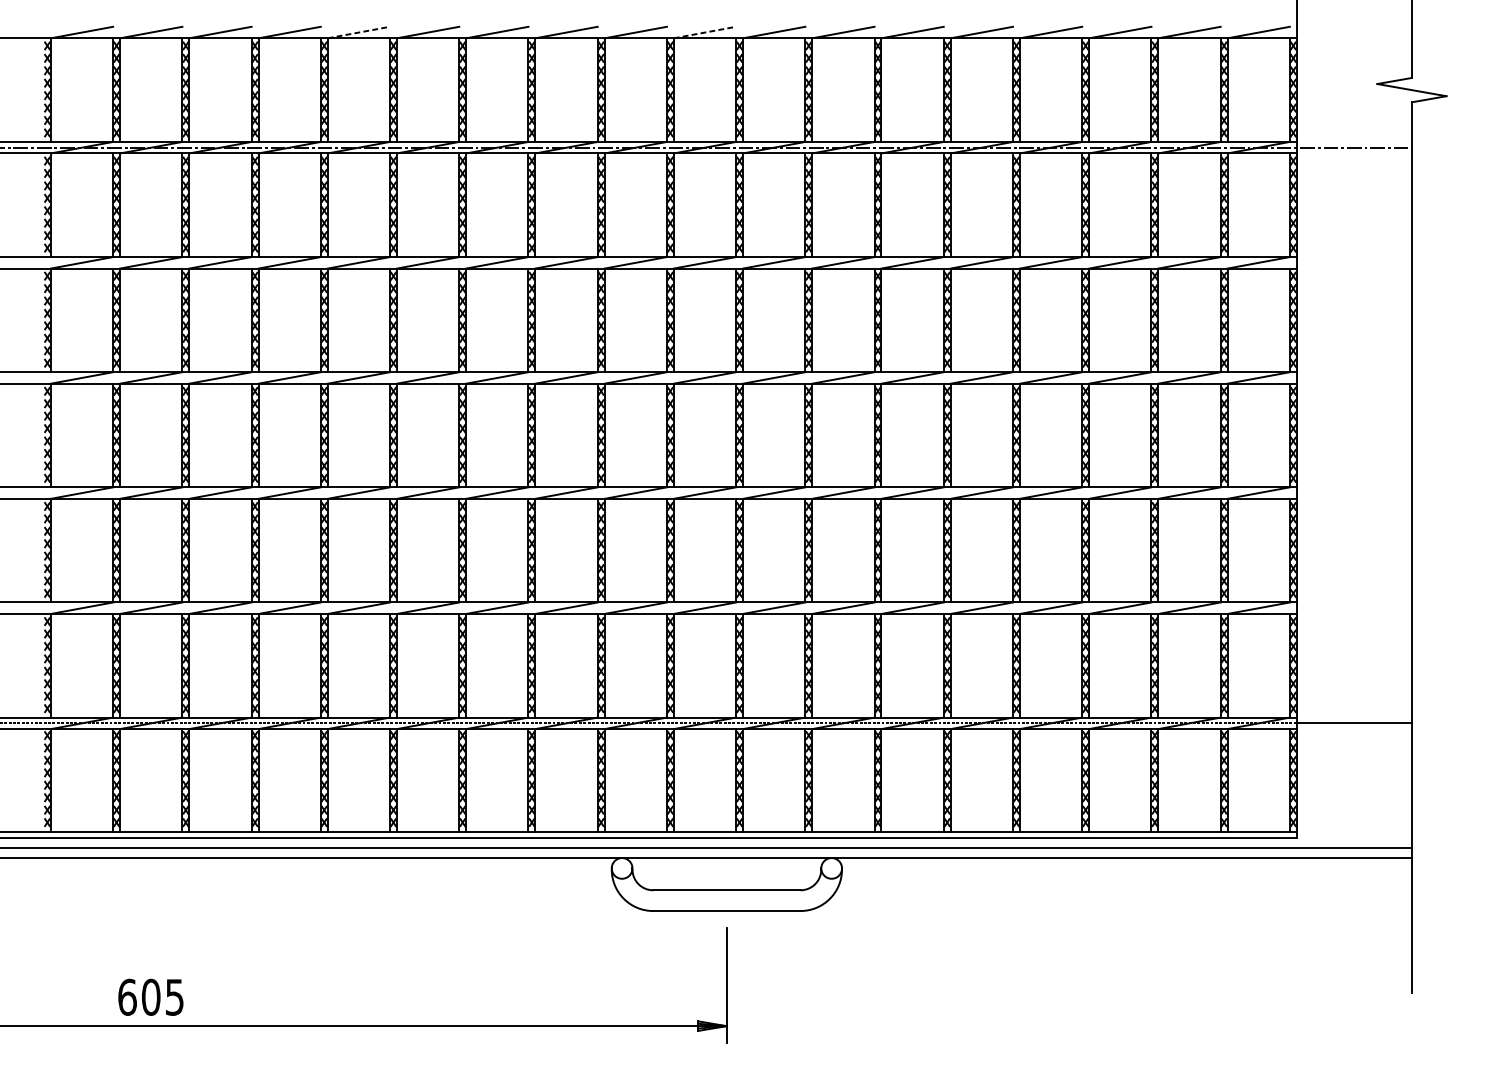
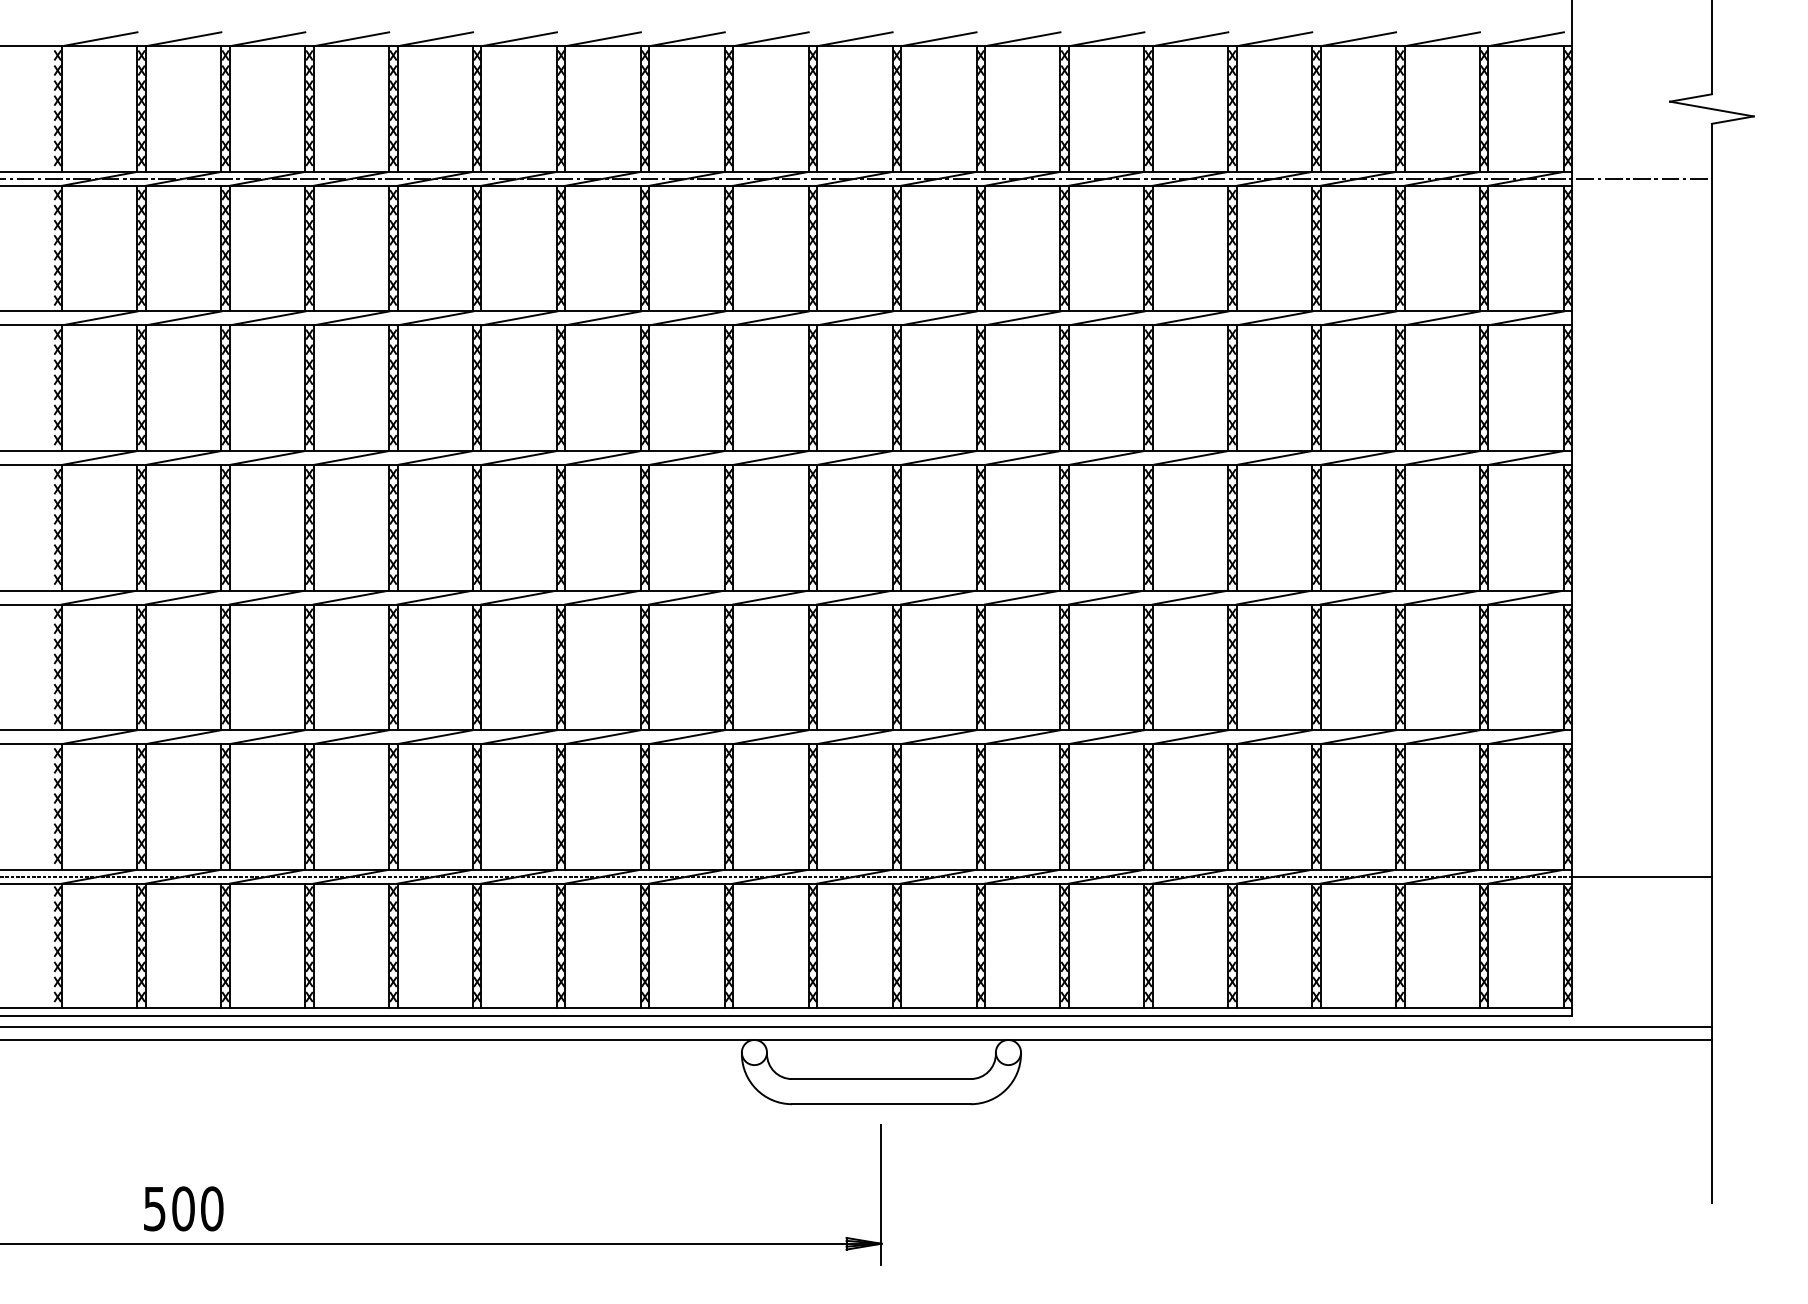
line: (359, 32) -> (435, 39), dashed -> solid
line: (705, 32) -> (855, 39), dashed -> solid
text: (151, 997) -> (183, 1208), 605 -> 500

